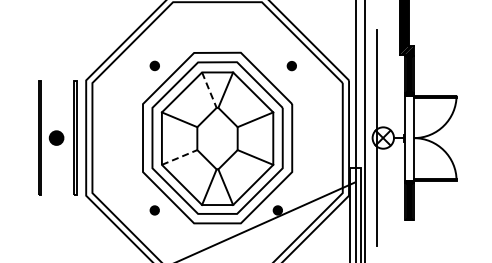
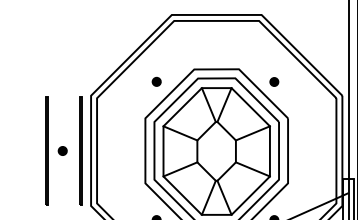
part: (291, 66) -> (273, 82), moved
line: (209, 90) -> (208, 105), dashed -> solid
part: (56, 138) -> (62, 151), size x0.62
line: (180, 157) -> (181, 169), dashed -> solid

